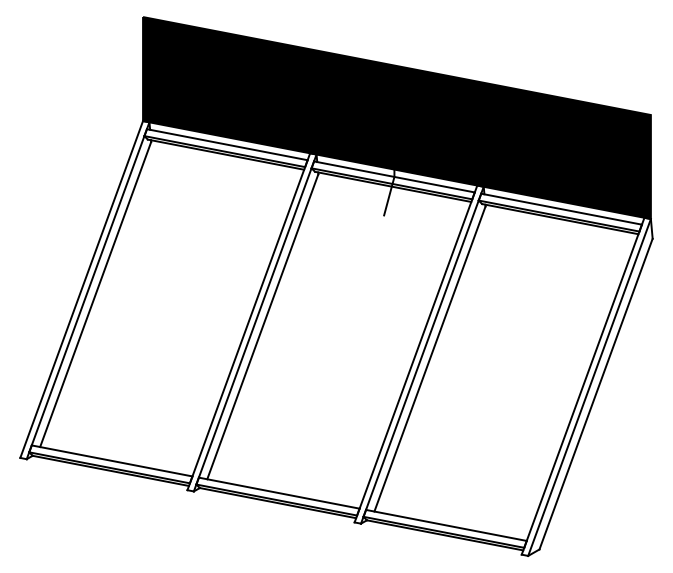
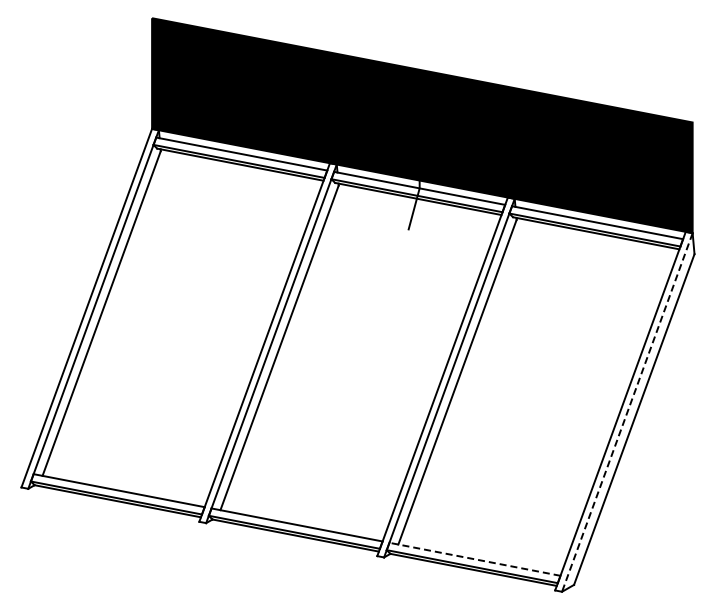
line: (589, 387) -> (627, 412), solid -> dashed
line: (445, 525) -> (474, 559), solid -> dashed

